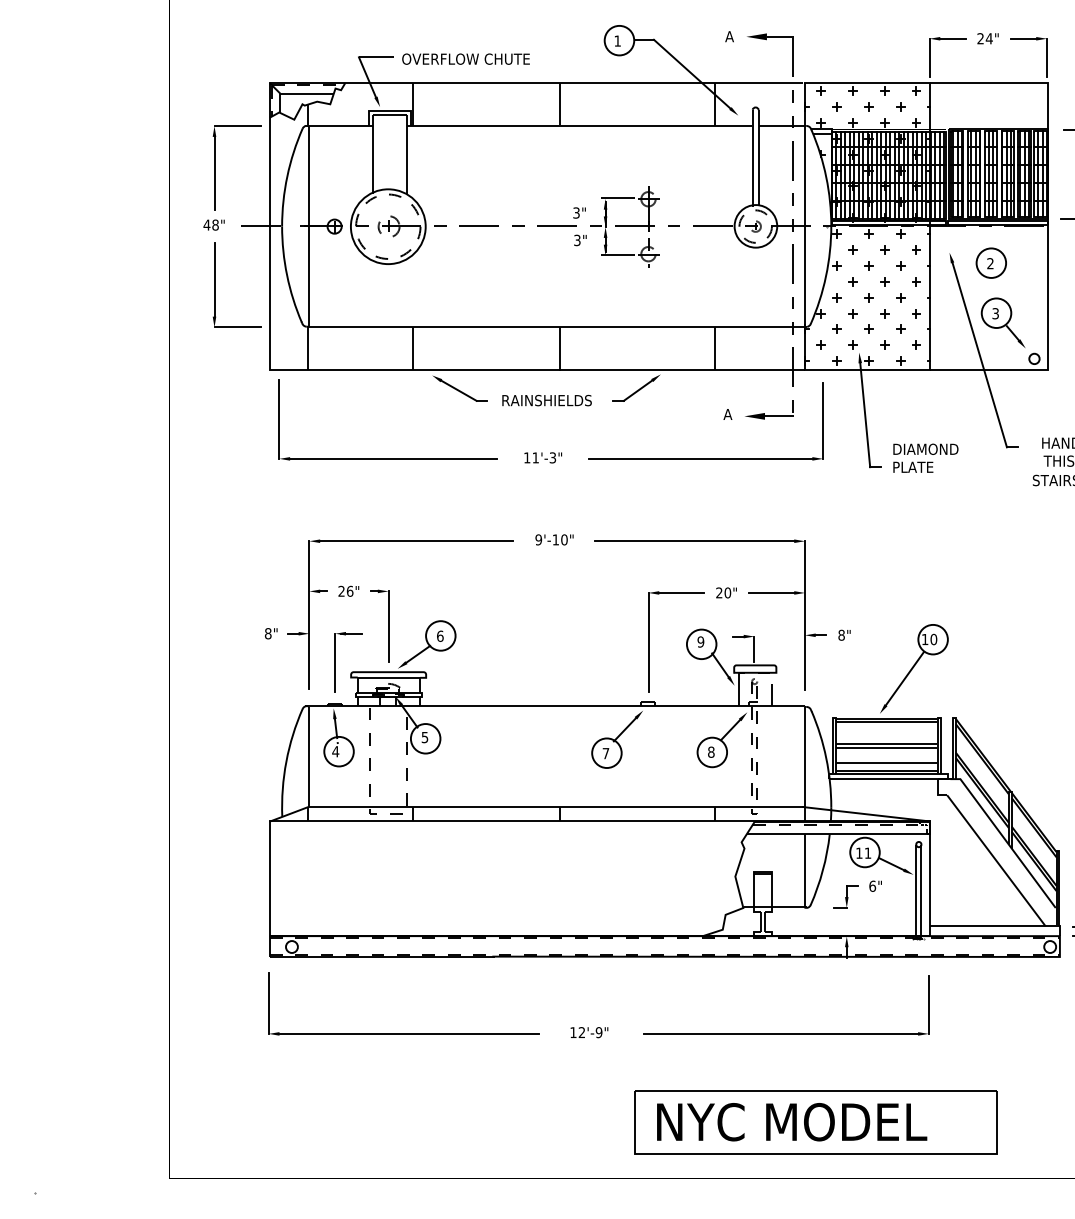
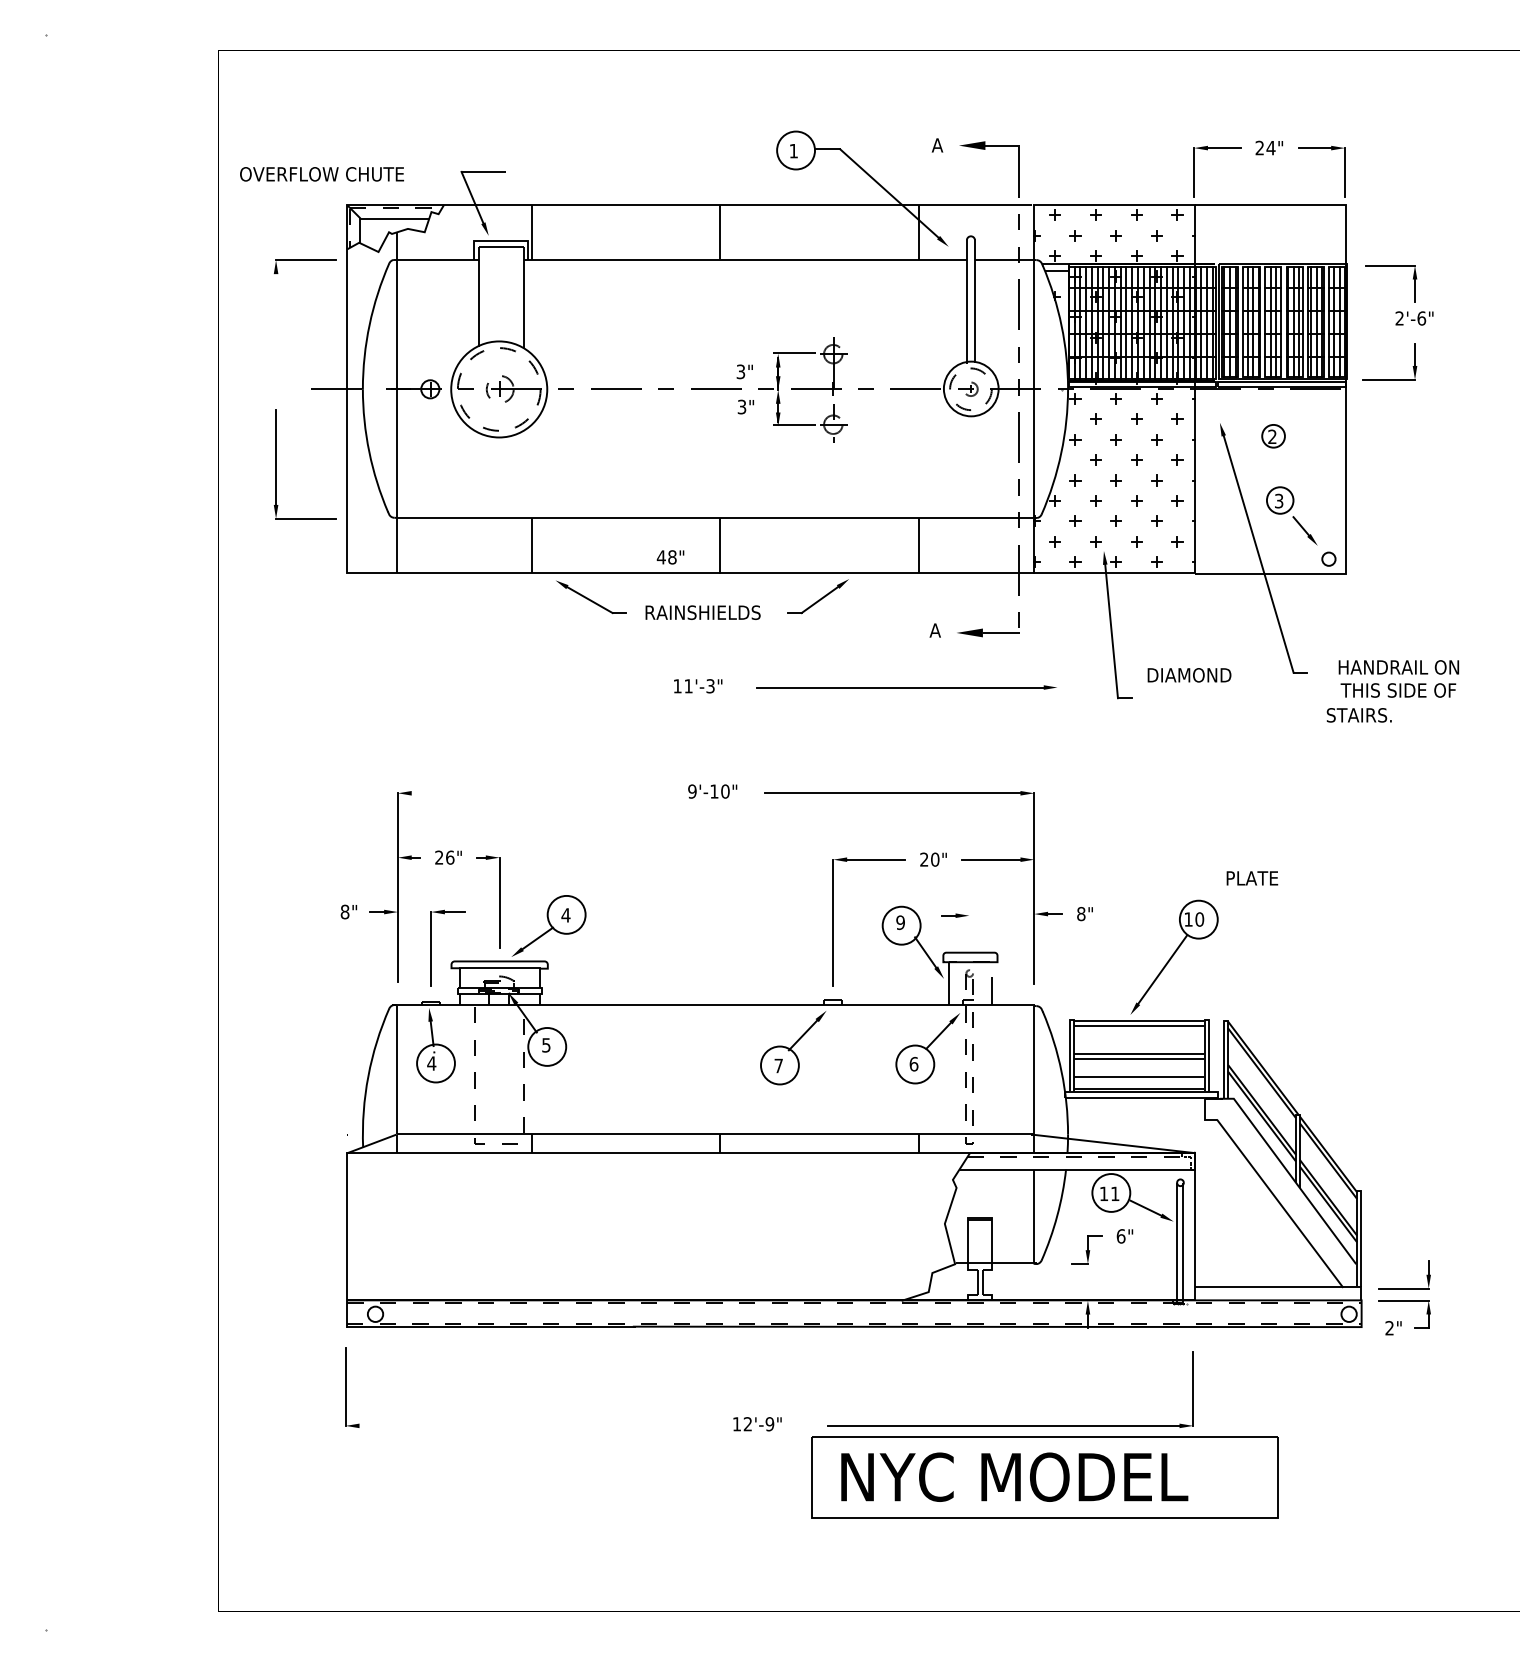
text: (465, 59) -> (321, 174), moved
line: (214, 173) -> (276, 321), removed
text: (214, 225) -> (670, 557), moved
circle: (991, 263) -> (1273, 436), size x0.6
circle: (996, 313) -> (1280, 500), size x0.7
line: (823, 420) -> (1057, 638), removed
part: (387, 458) -> (498, 687), removed
text: (913, 467) -> (1252, 878), moved
line: (415, 541) -> (534, 793), removed
text: (439, 636) -> (565, 915), 6 -> 4
line: (754, 648) -> (969, 931), removed
text: (710, 752) -> (913, 1064), 8 -> 6
line: (409, 1033) -> (526, 1425), removed
part: (815, 1122) -> (1044, 1477), moved

